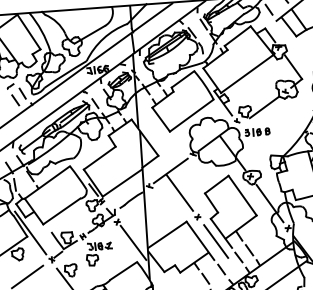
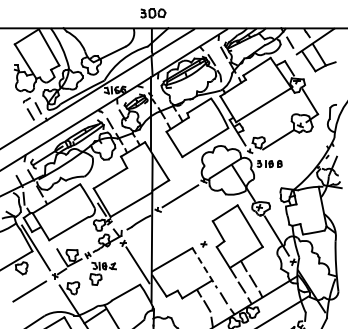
line: (179, 192) -> (187, 218), removed
line: (200, 241) -> (204, 268), solid -> dashed
line: (216, 241) -> (220, 269), removed

